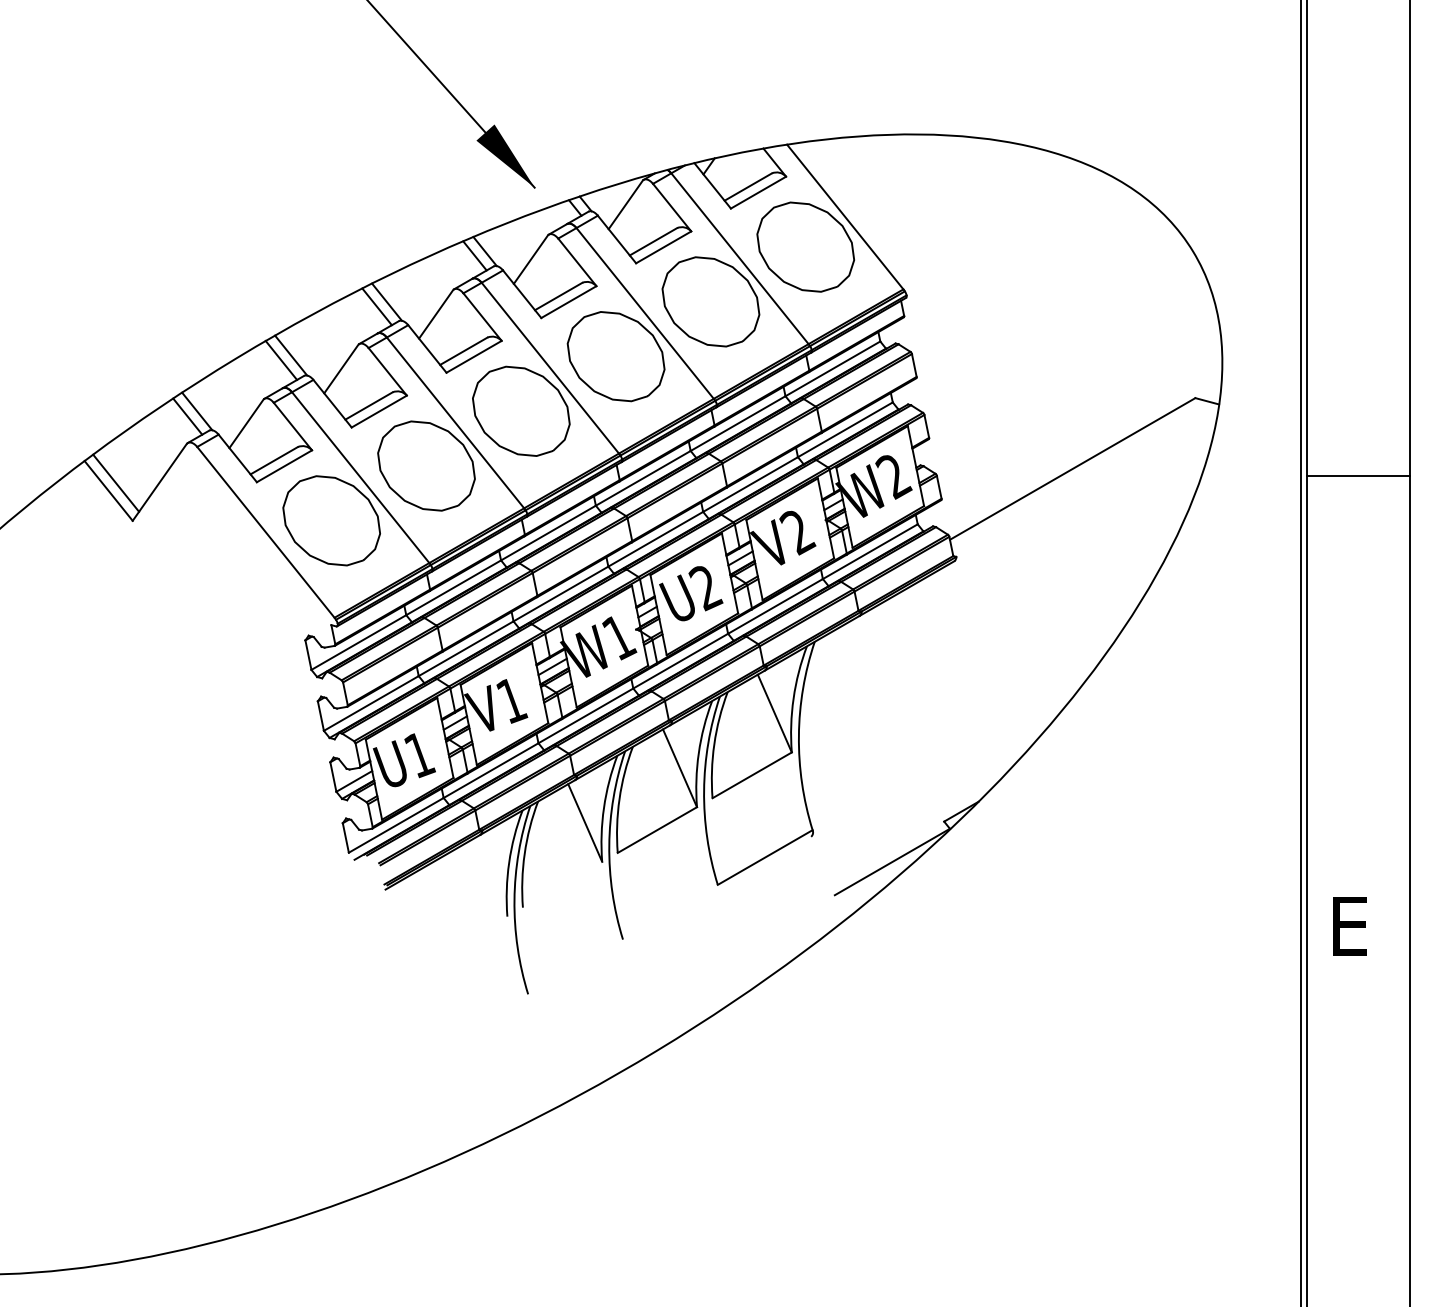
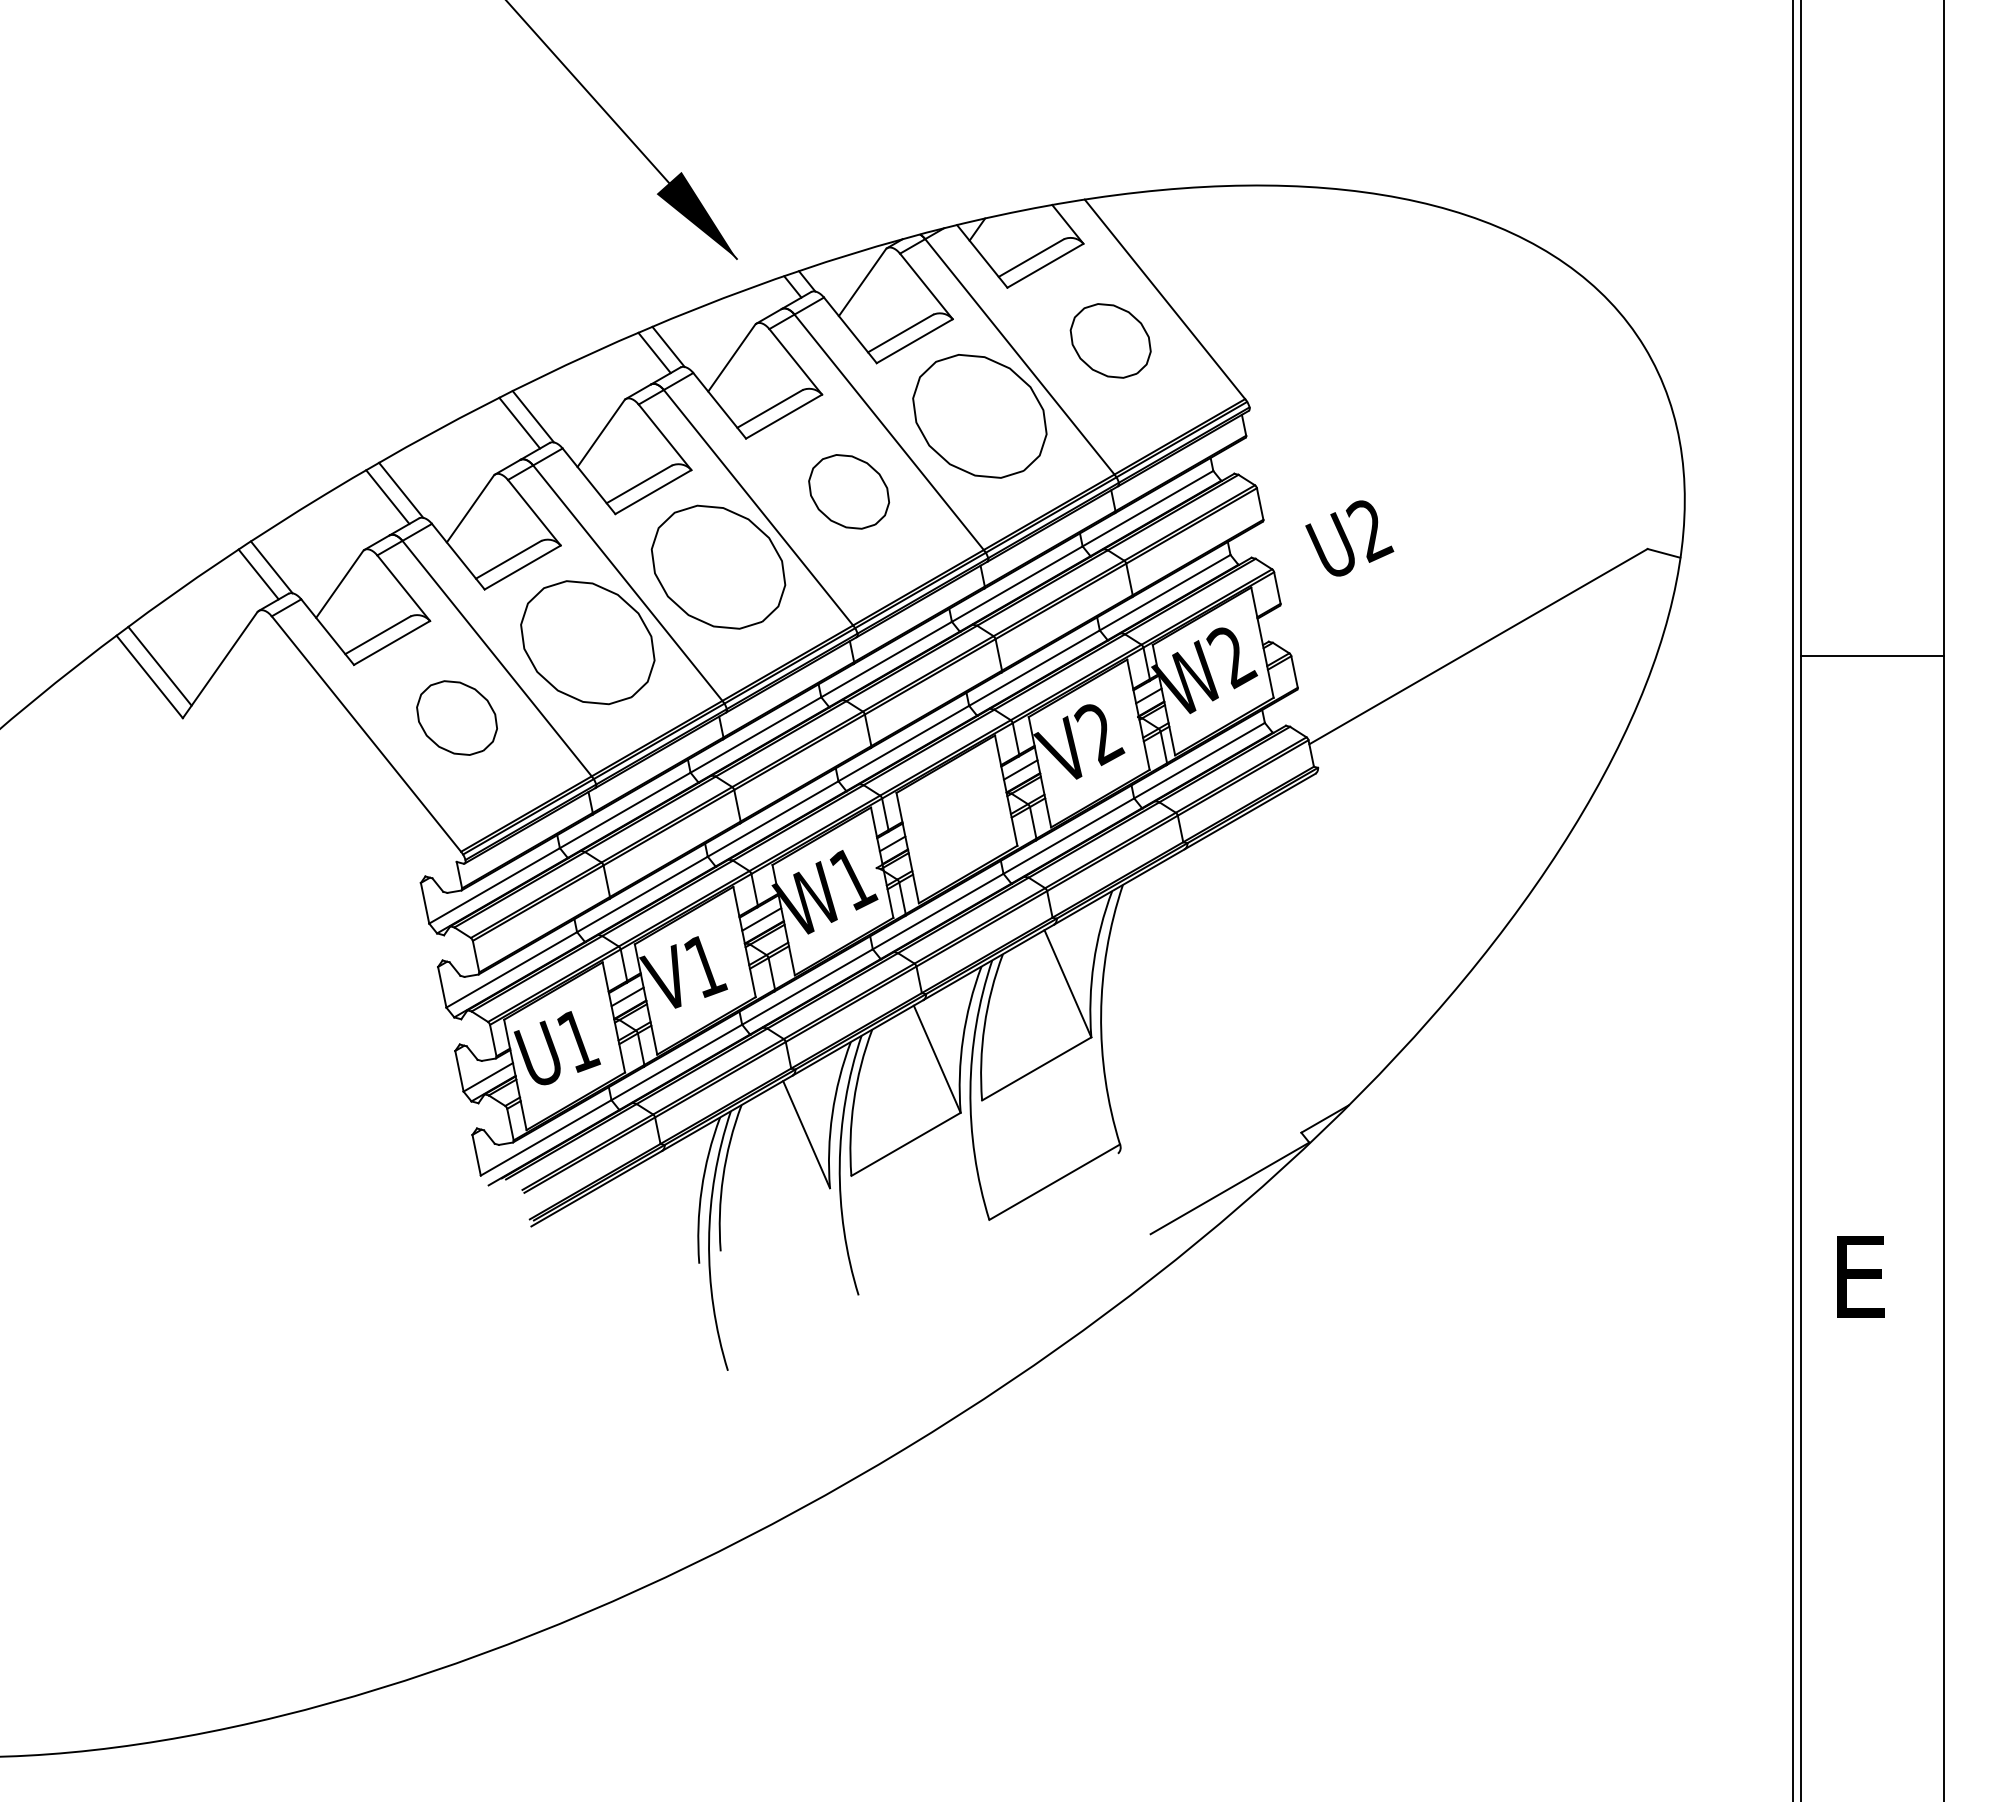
part: (805, 246) -> (1110, 340), size x0.6
part: (615, 356) -> (848, 491), size x0.6
part: (331, 520) -> (456, 717), size x0.6
text: (691, 593) -> (1349, 538), moved

